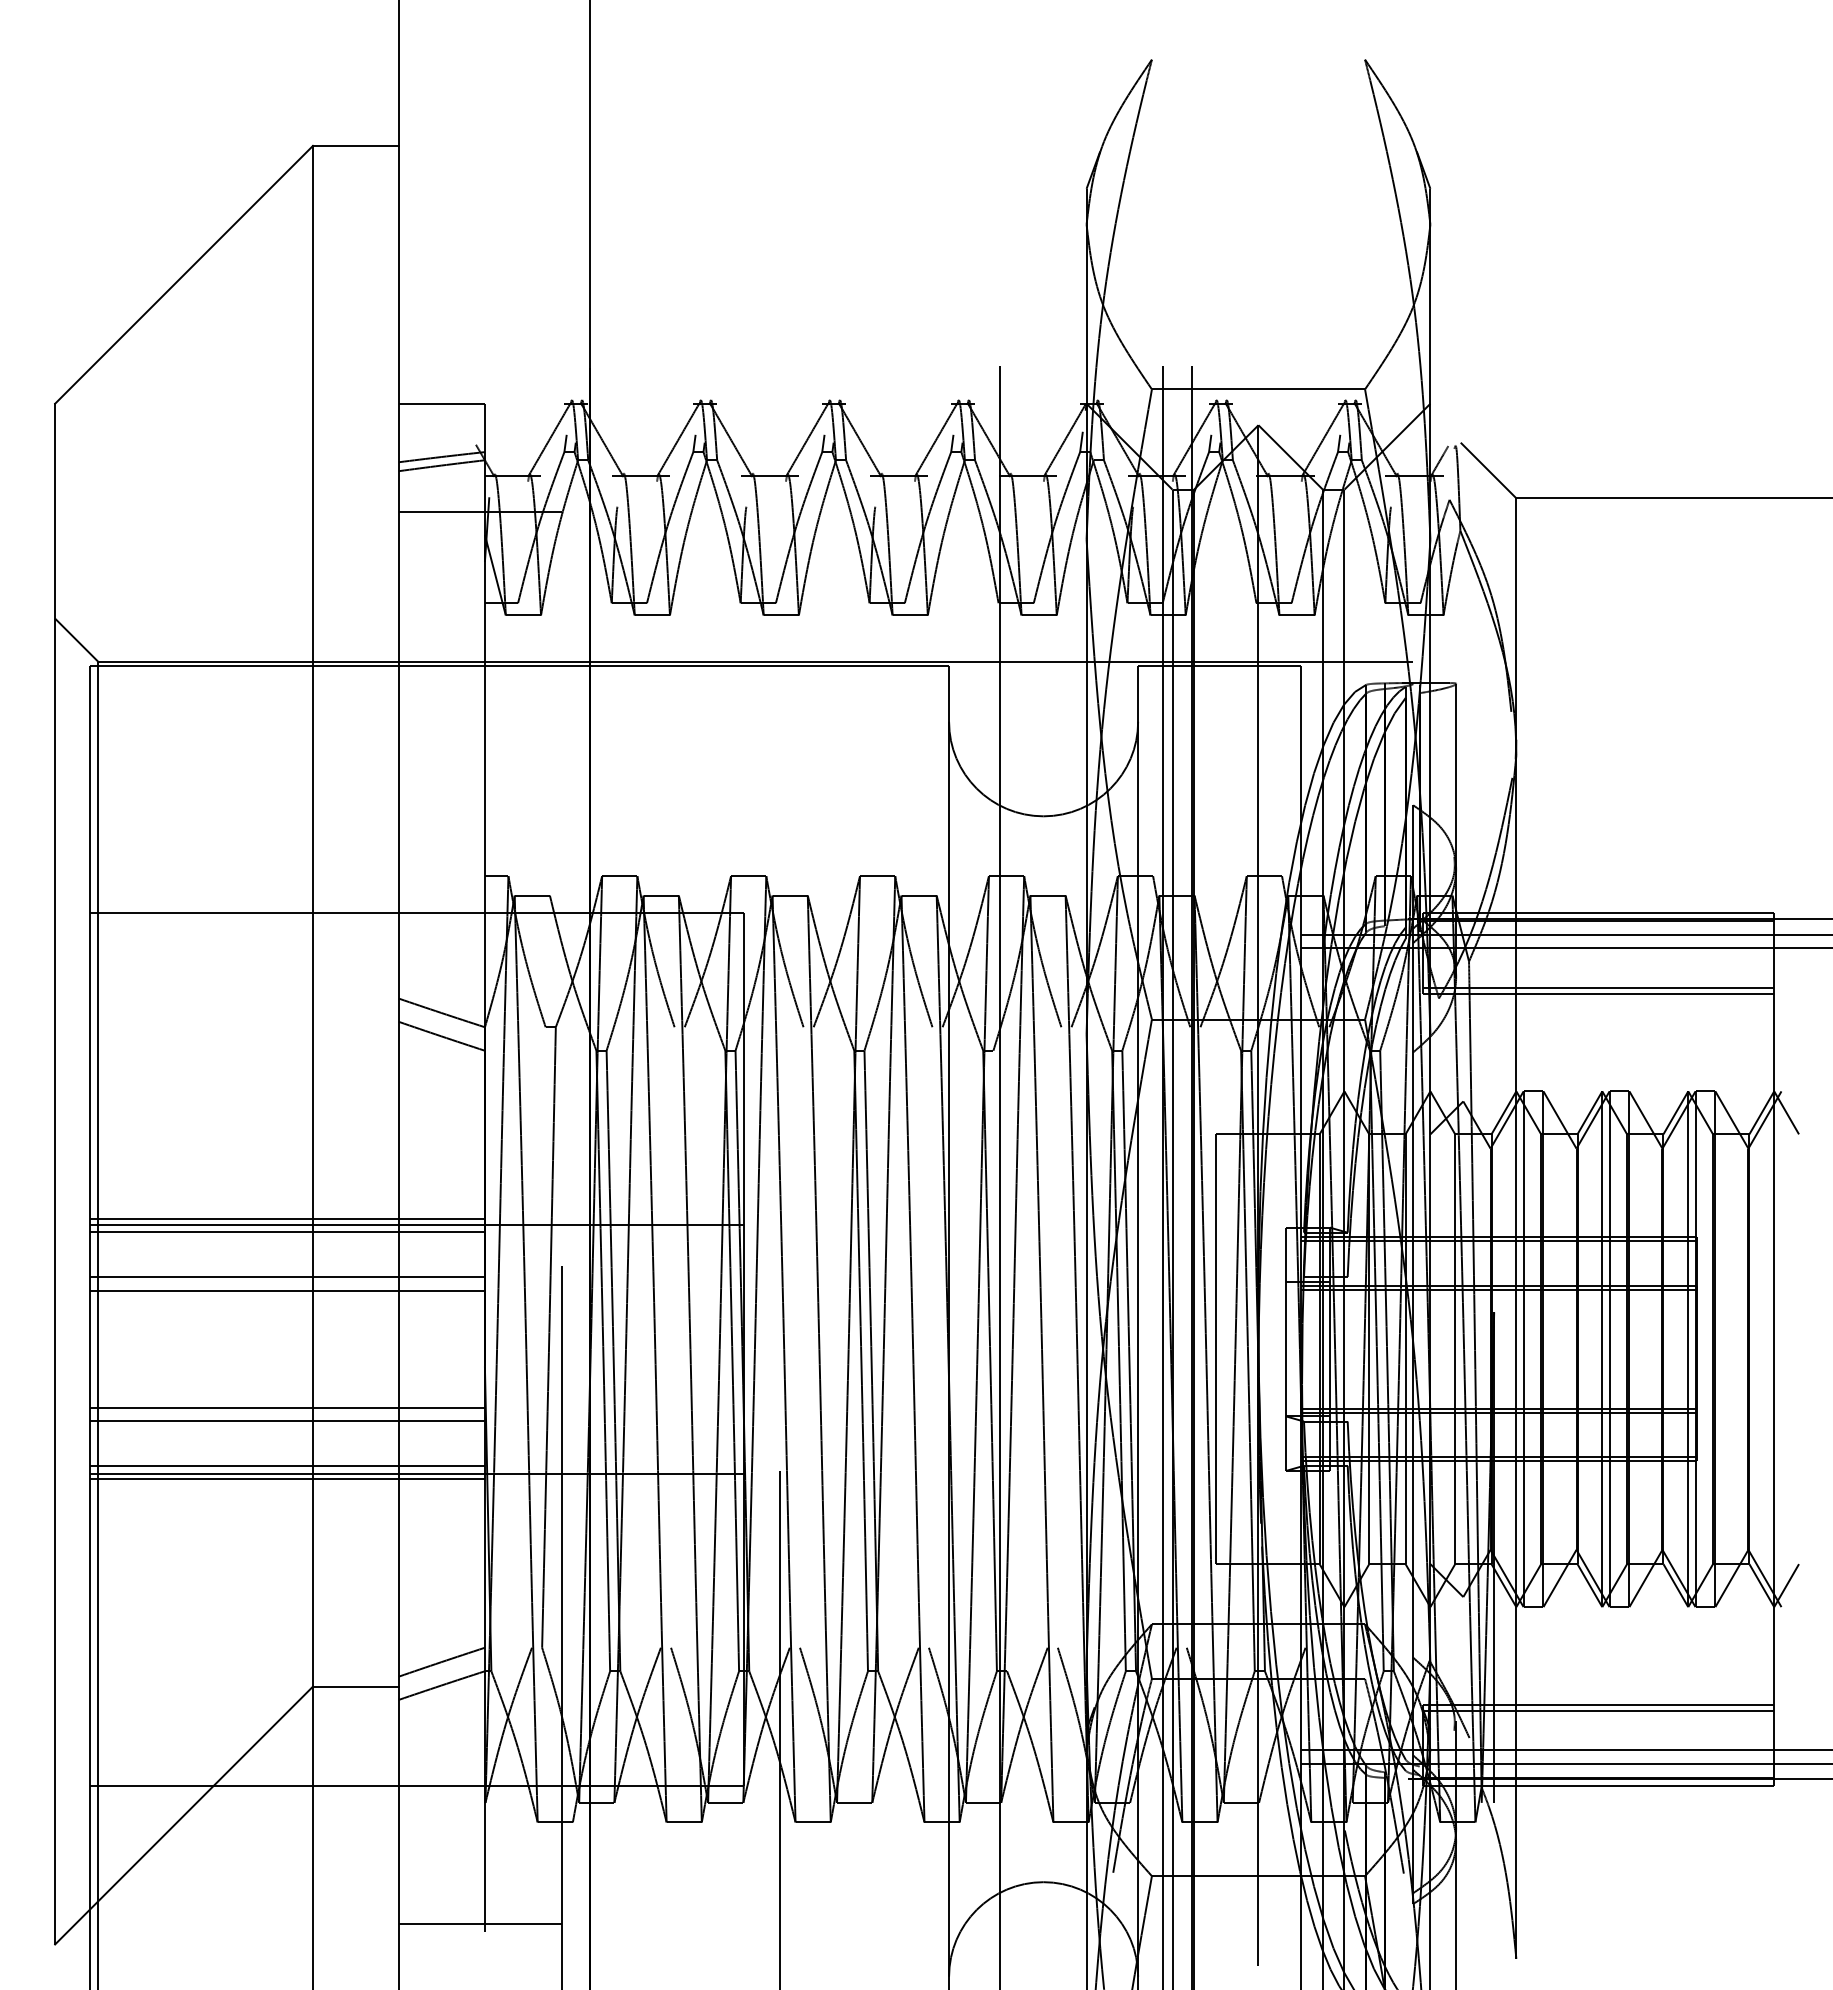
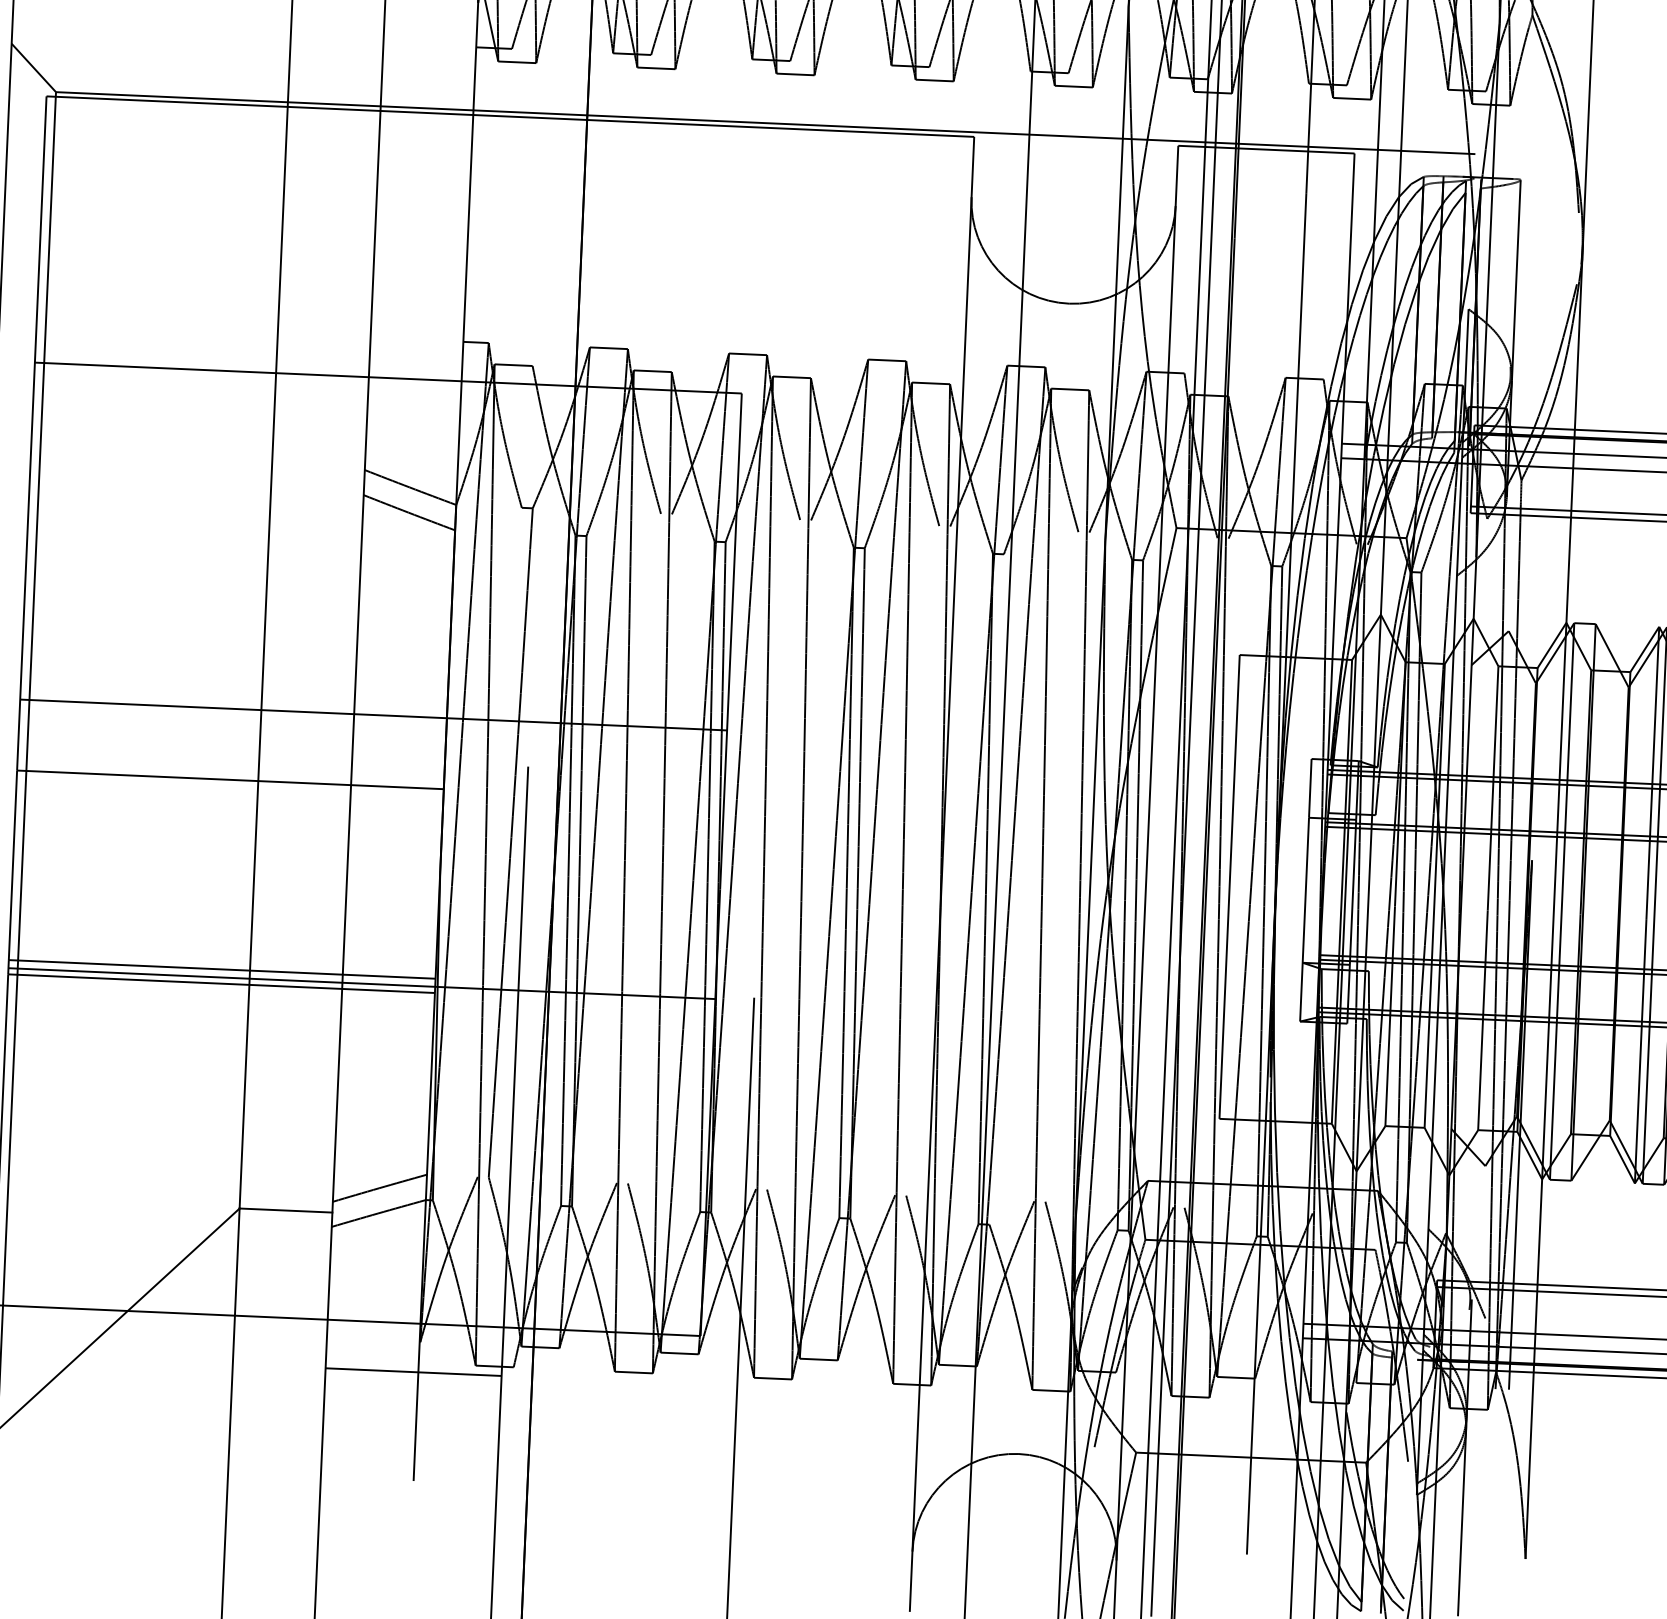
line: (286, 1219) -> (233, 703), removed
line: (286, 1232) -> (232, 717), removed
line: (286, 1277) -> (230, 765), removed
line: (286, 1407) -> (224, 906), removed
line: (286, 1421) -> (223, 921), removed
line: (480, 1923) -> (413, 1371), moved

